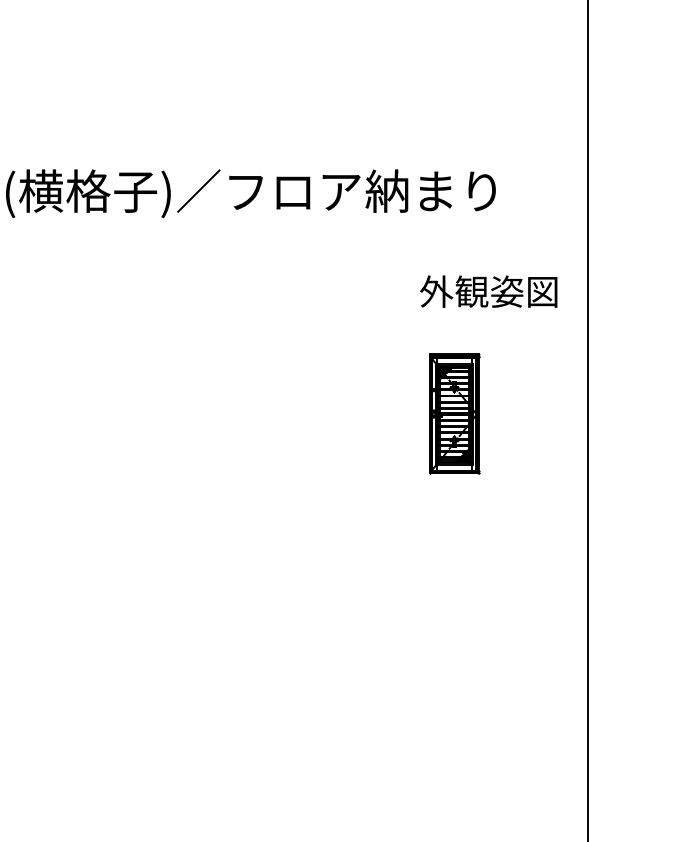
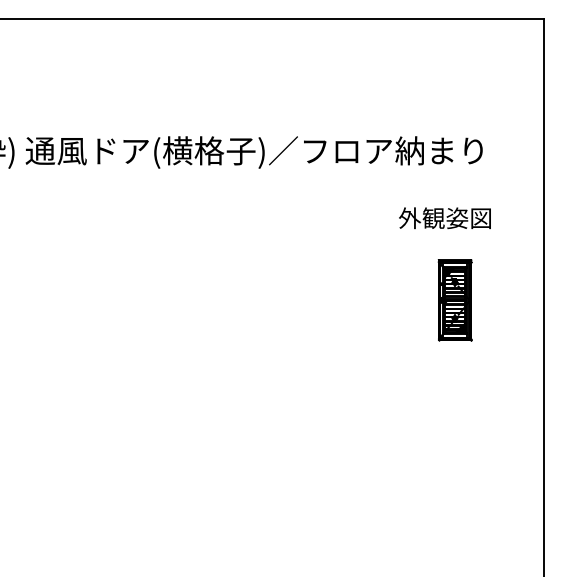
text: (488, 292) -> (444, 218), moved

